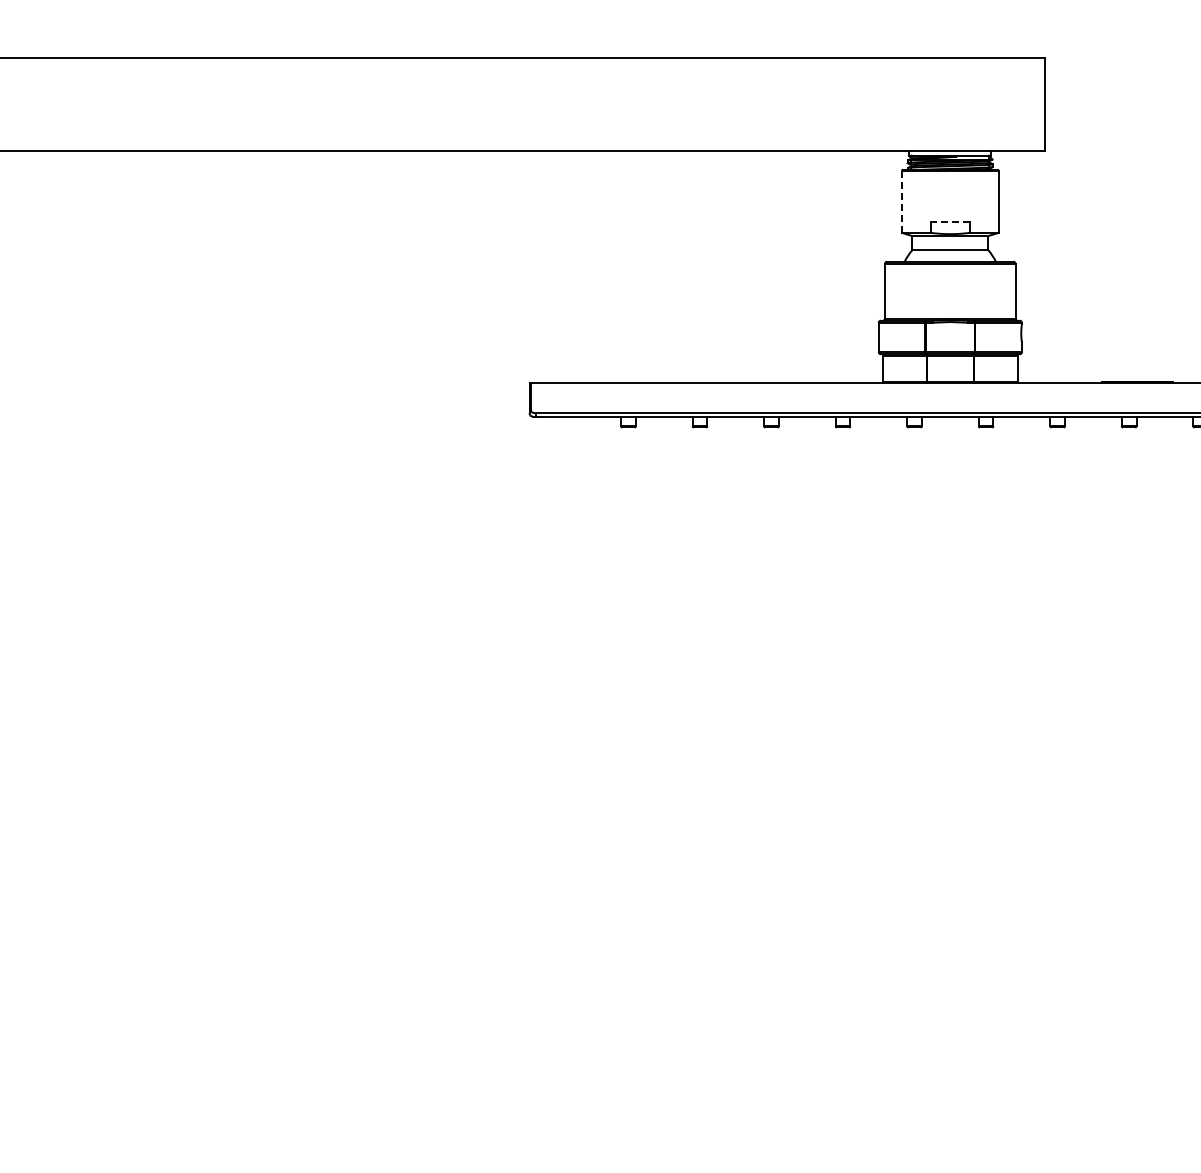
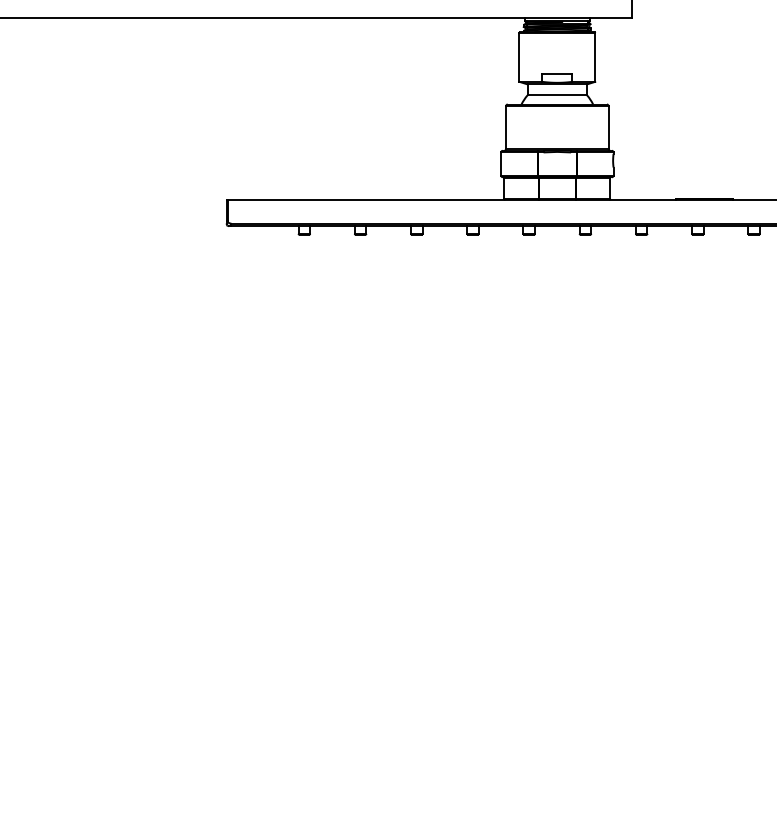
line: (902, 202) -> (519, 57), dashed -> solid
line: (949, 222) -> (556, 73), dashed -> solid

